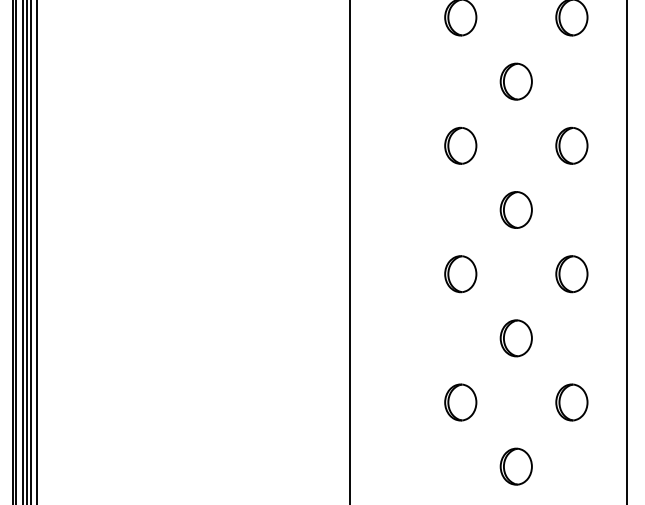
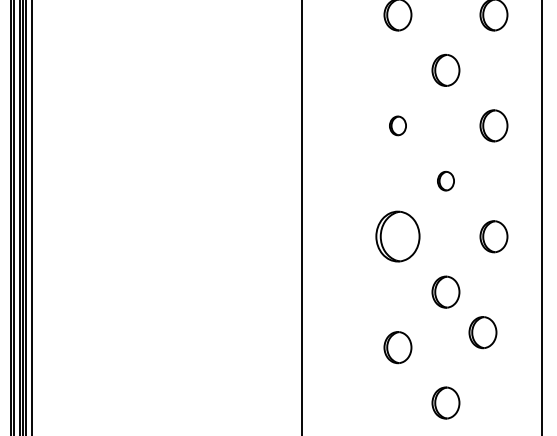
part: (460, 145) -> (397, 125), size x0.6
part: (515, 209) -> (445, 180), size x0.6
part: (460, 273) -> (397, 236), size x1.6
part: (571, 402) -> (482, 332), moved

